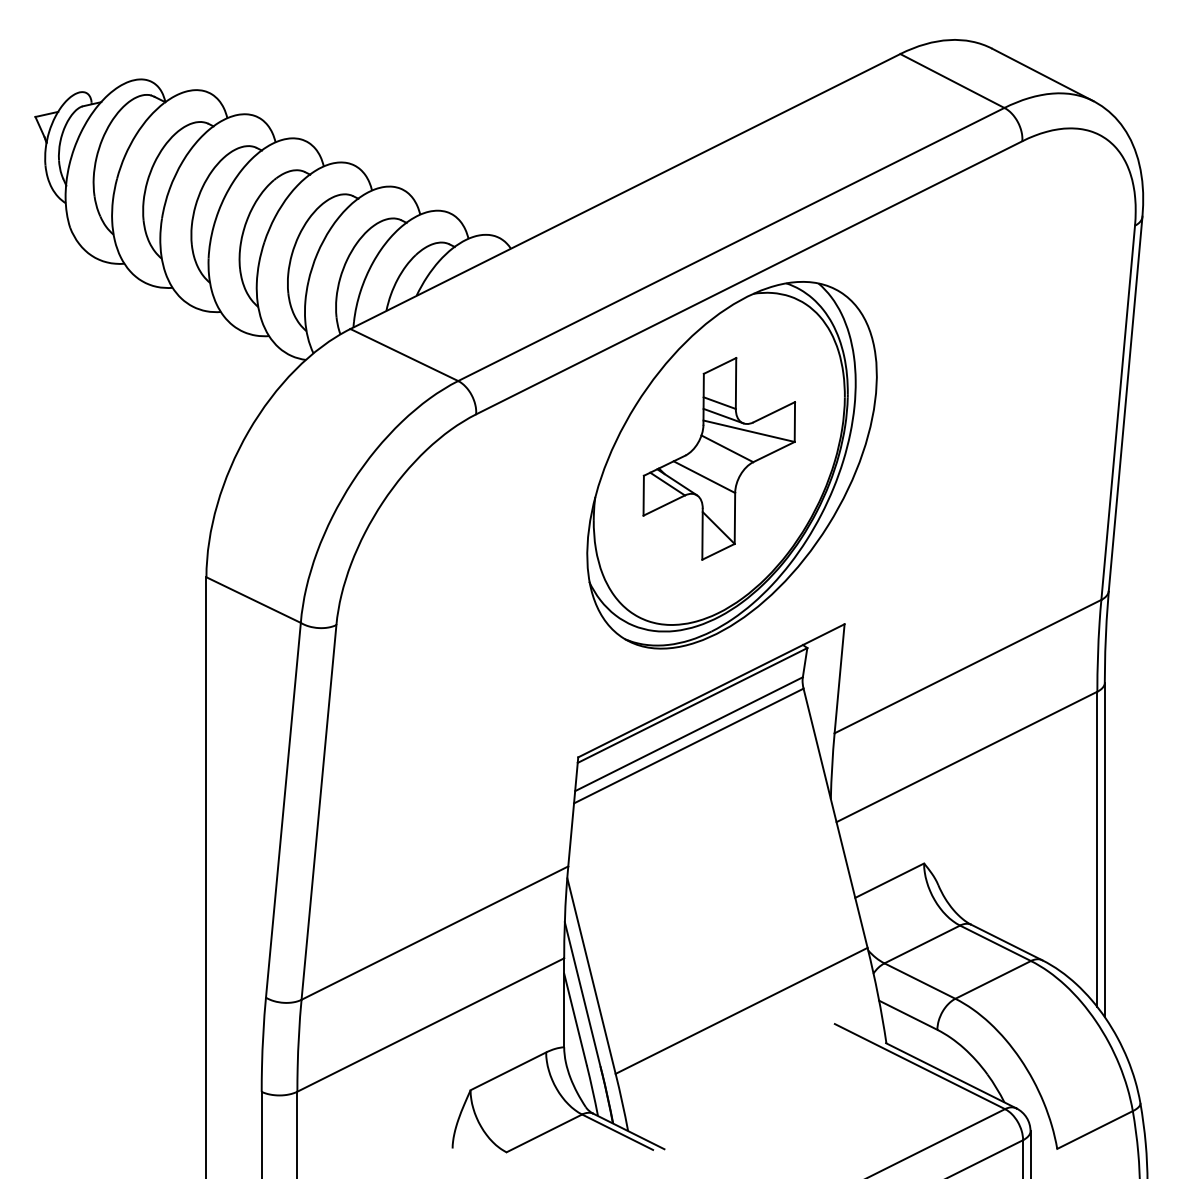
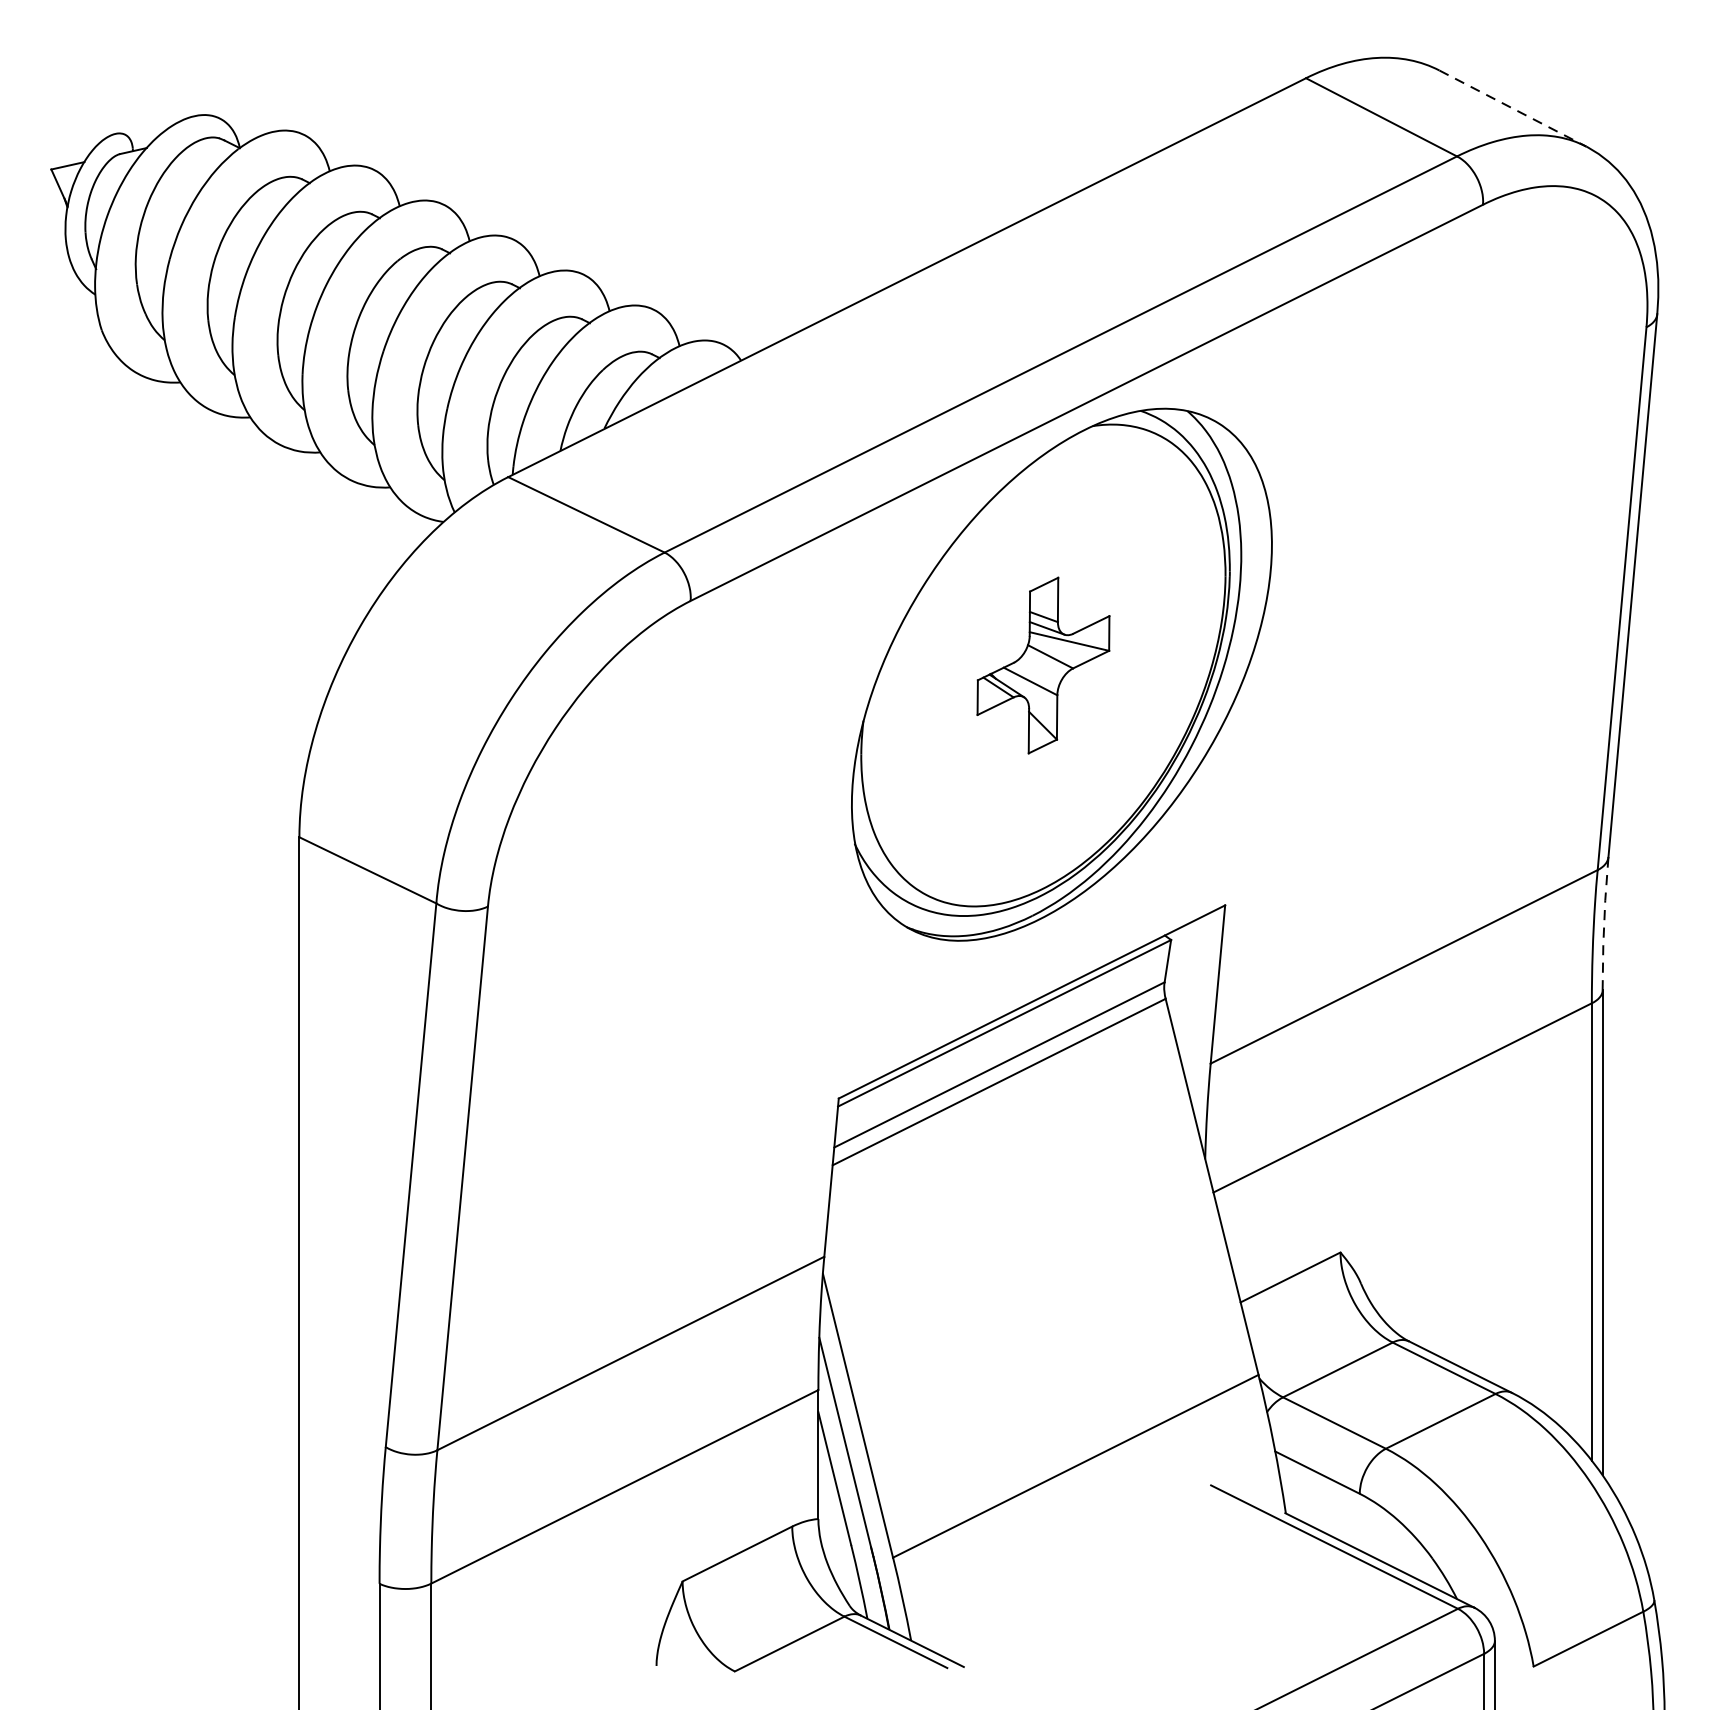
line: (1042, 74) -> (1512, 107), solid -> dashed
part: (719, 458) -> (1043, 664), size x0.6
line: (1105, 636) -> (1603, 923), solid -> dashed

